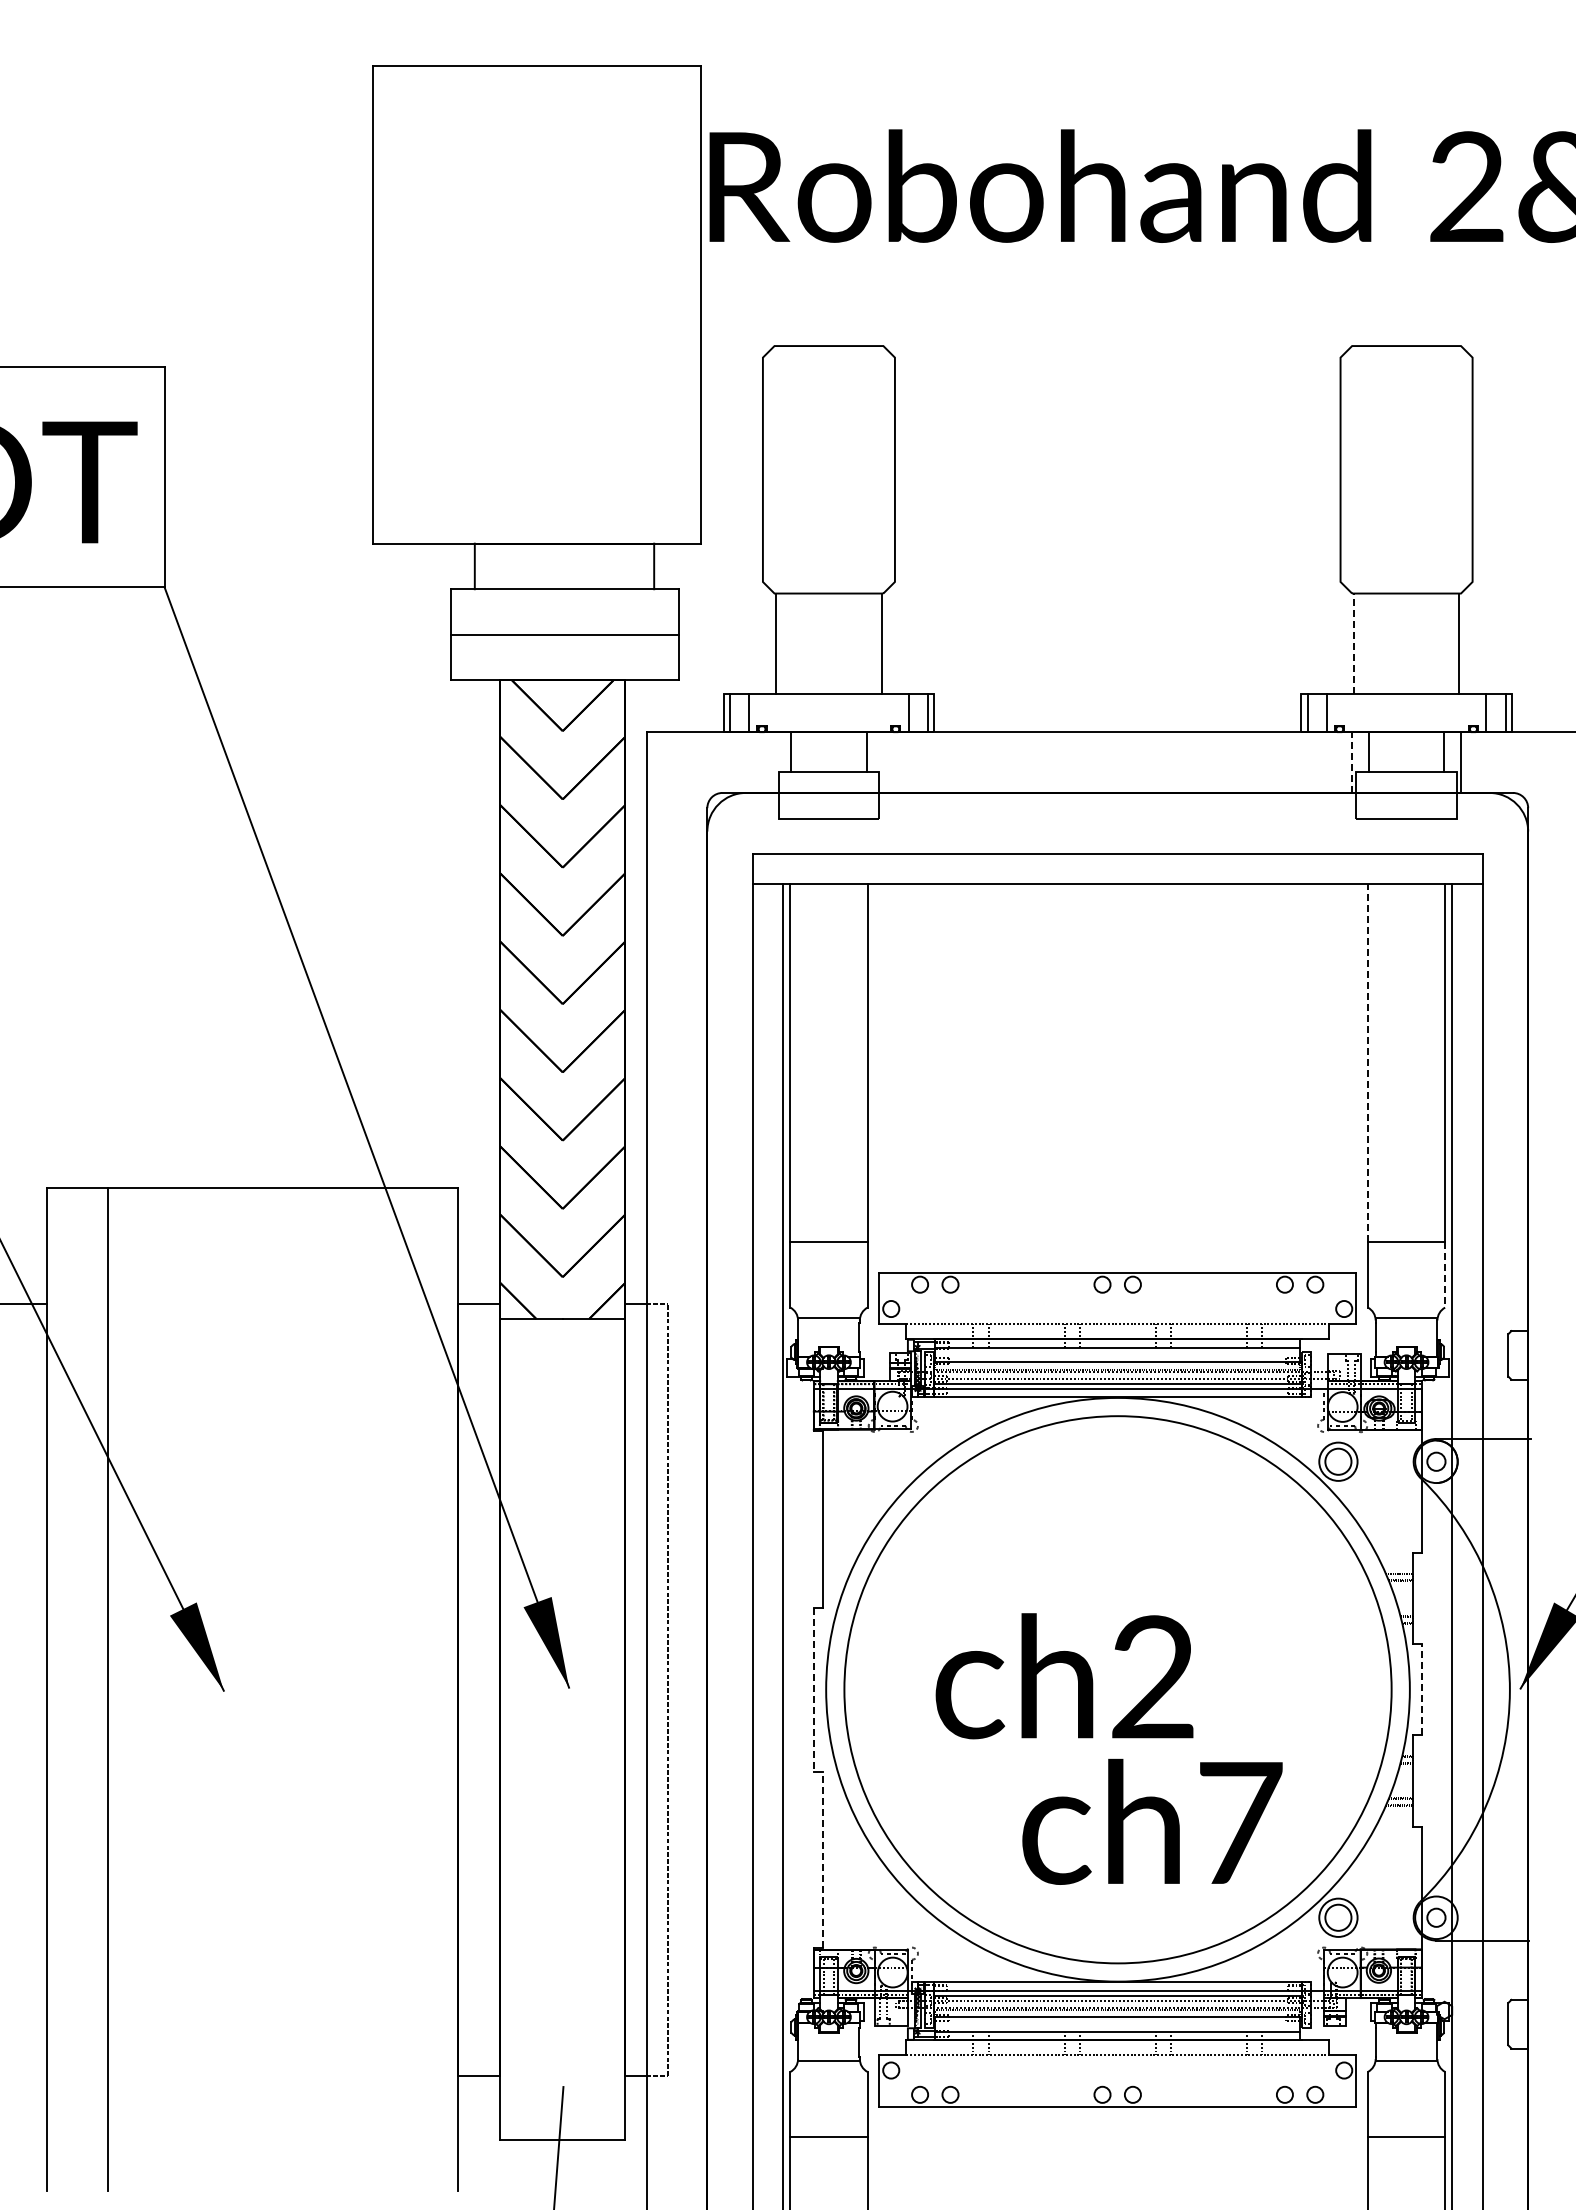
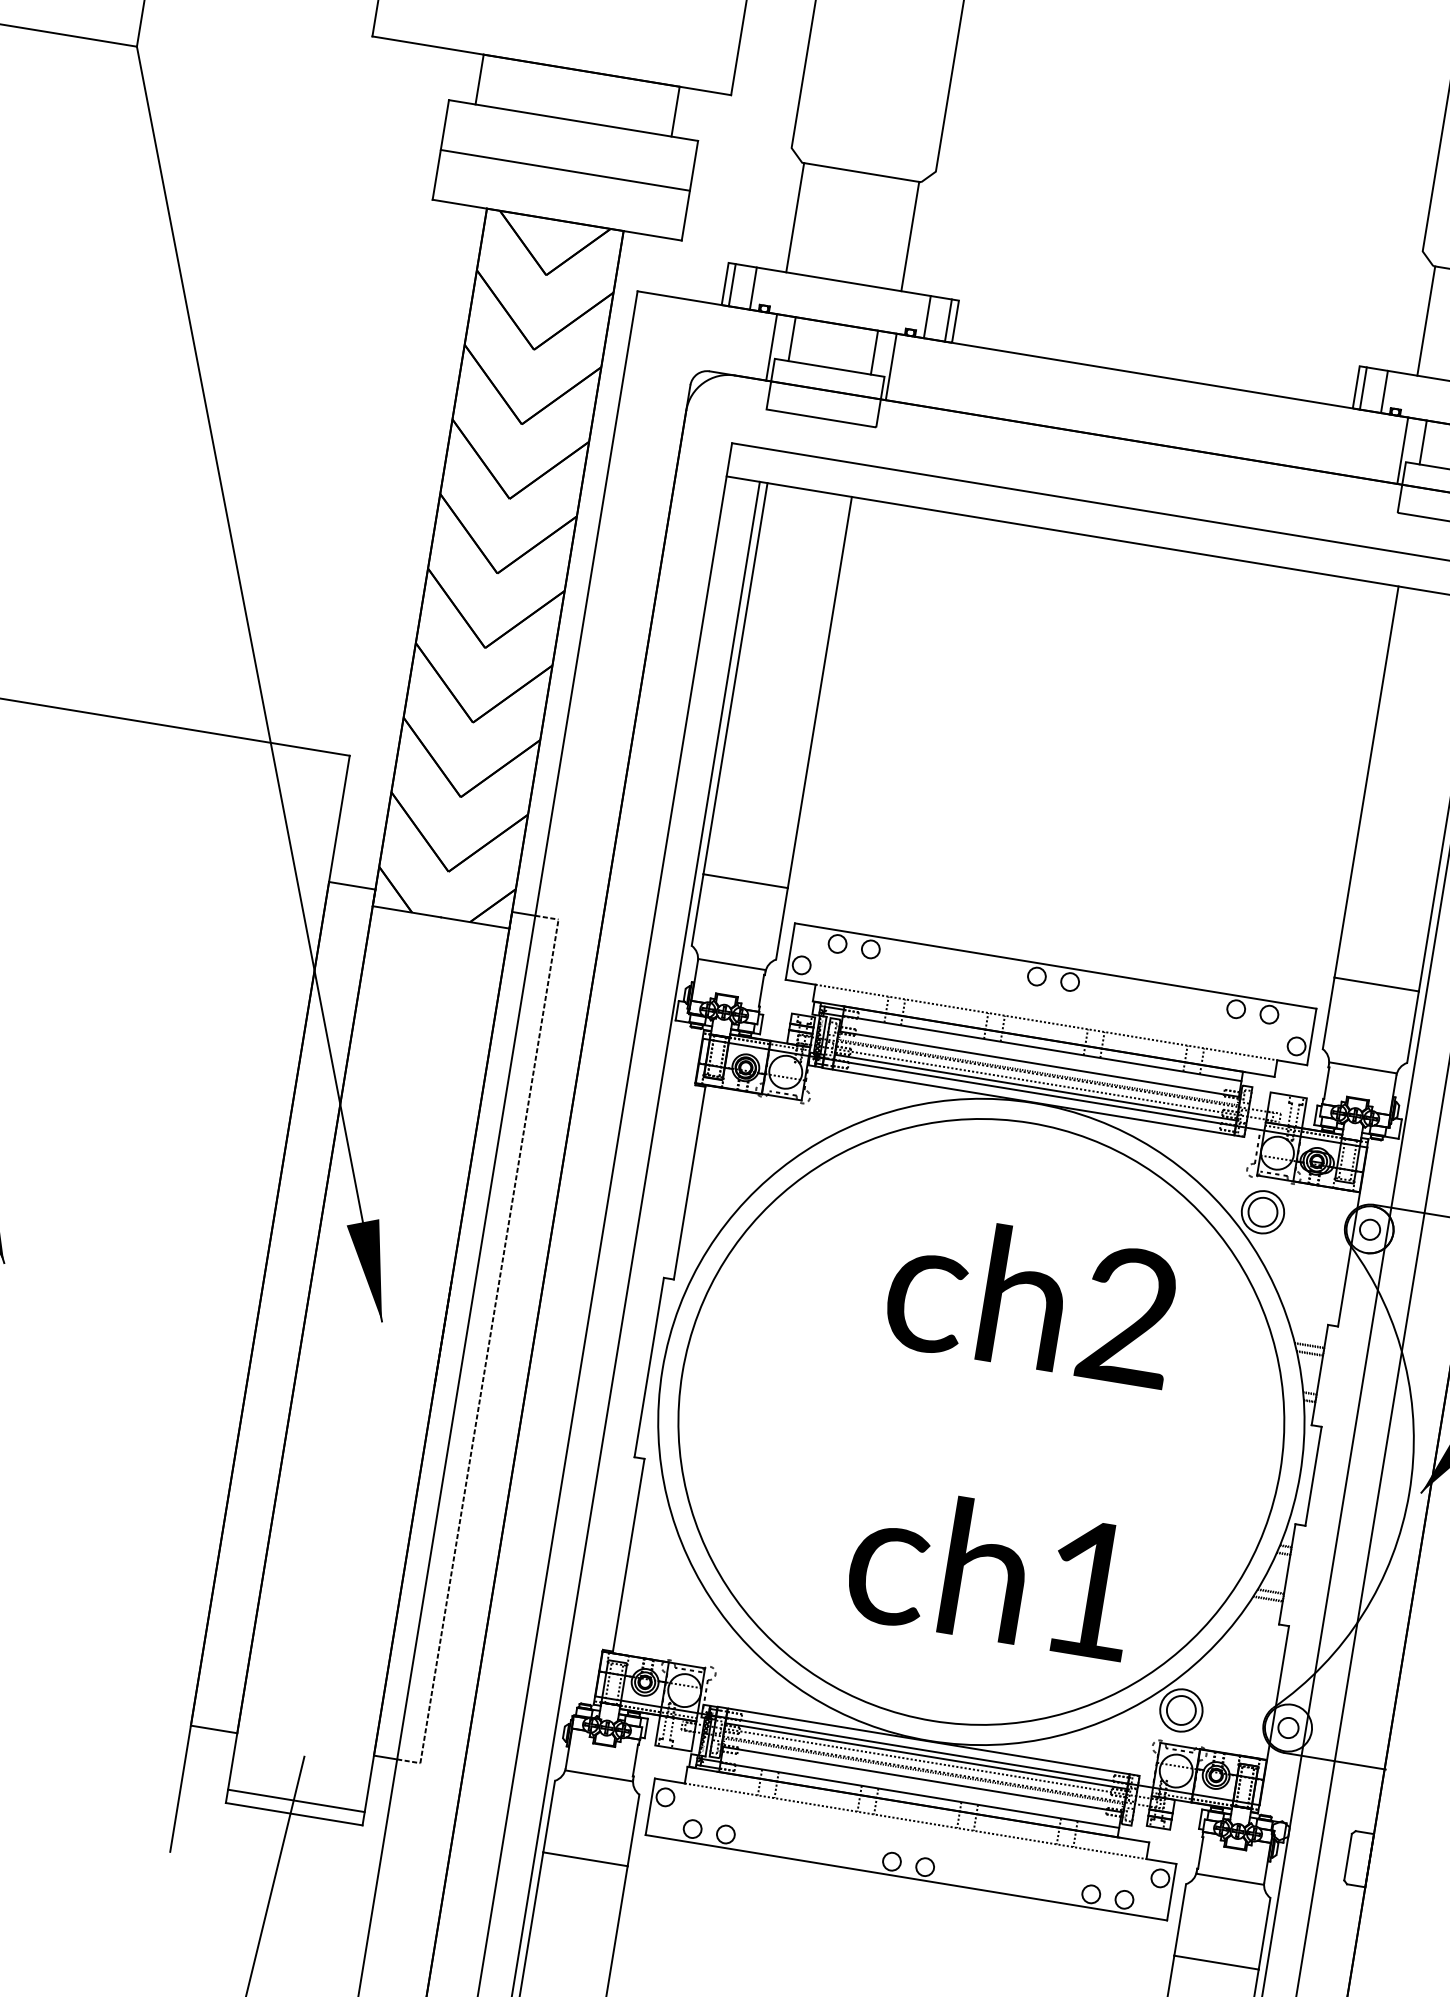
line: (1353, 643) -> (1425, 320), dashed -> solid
line: (774, 762) -> (771, 347), added
line: (883, 762) -> (891, 366), added
line: (1351, 762) -> (1402, 450), dashed -> solid
line: (1367, 1063) -> (1366, 782), dashed -> solid
line: (1445, 1274) -> (1413, 1026), dashed -> solid
text: (1064, 1676) -> (1032, 1299), moved
line: (1422, 1689) -> (1314, 1476), dashed -> solid
line: (814, 1690) -> (649, 1368), dashed -> solid
text: (1241, 1822) -> (1092, 1589), ch7 -> ch1
line: (823, 1859) -> (629, 1554), dashed -> solid
line: (562, 2127) -> (296, 1800), added

